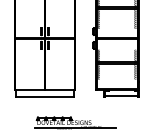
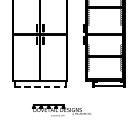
line: (44, 96) -> (39, 86), solid -> dashed
line: (74, 128) -> (66, 115), removed

